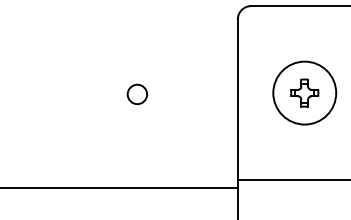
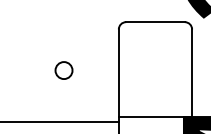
part: (304, 92) -> (155, 69), removed
circle: (136, 94) -> (63, 70), size x1.6

